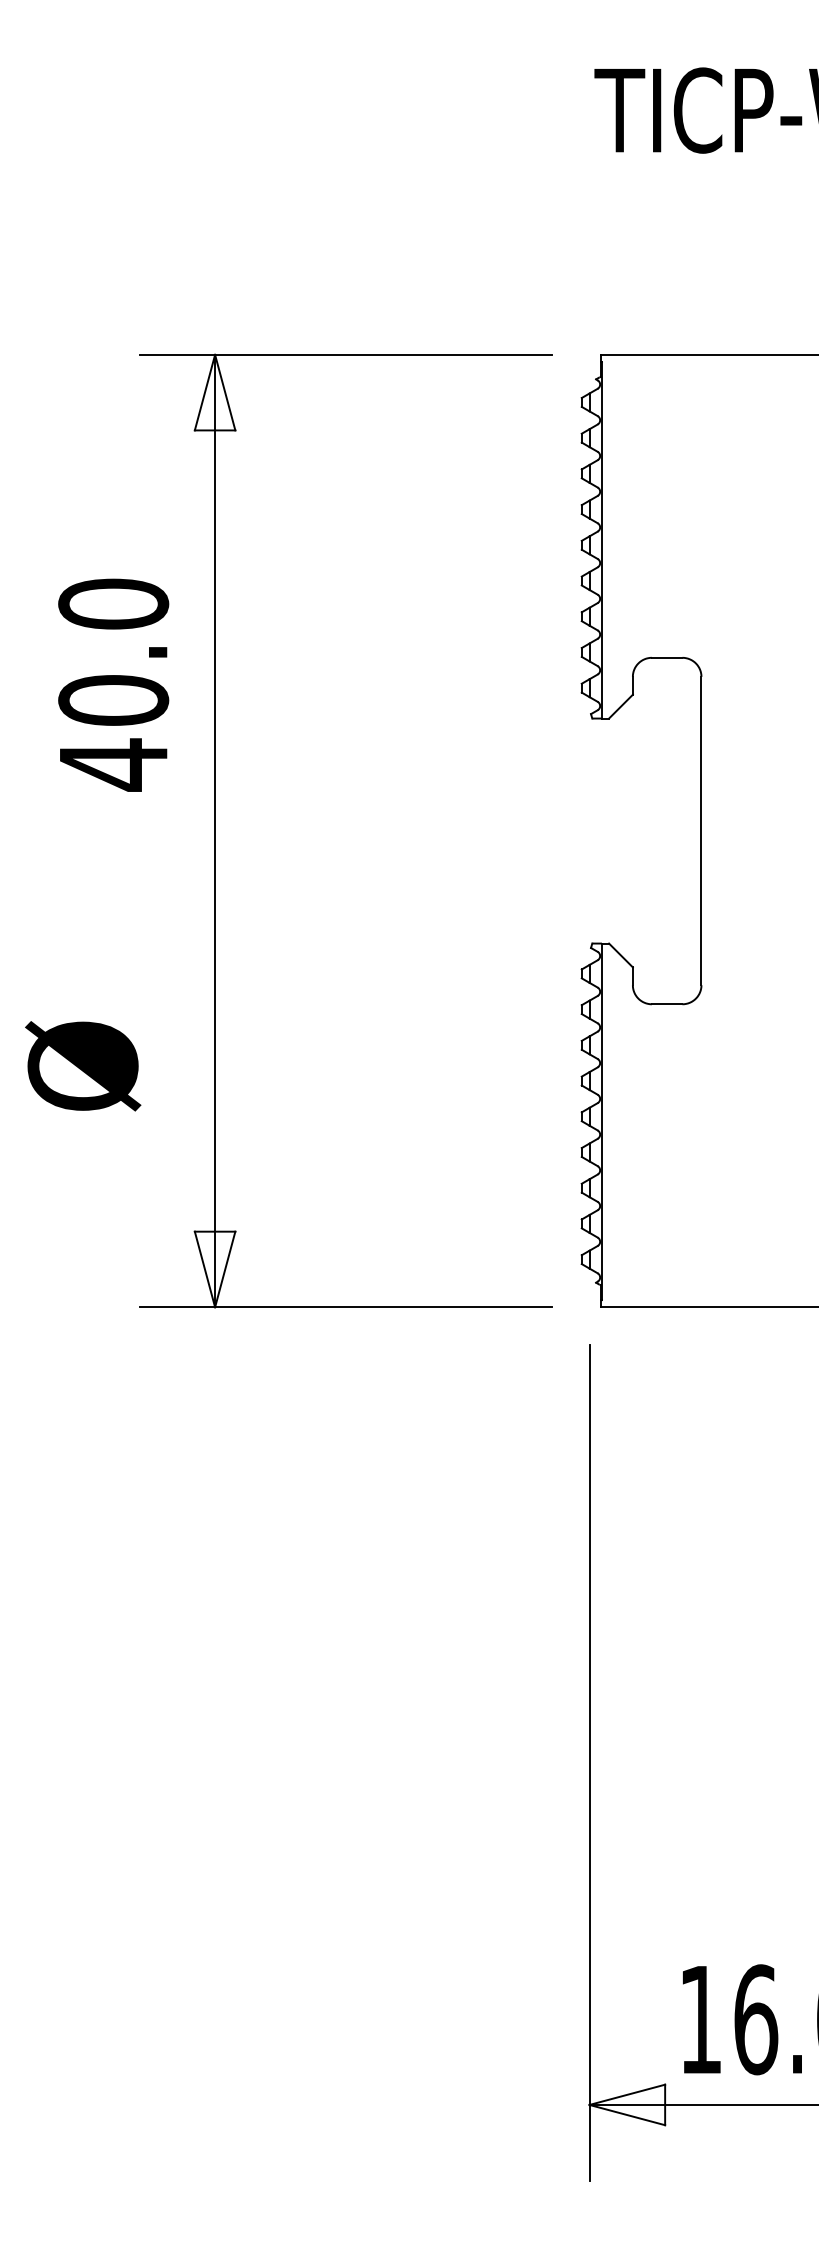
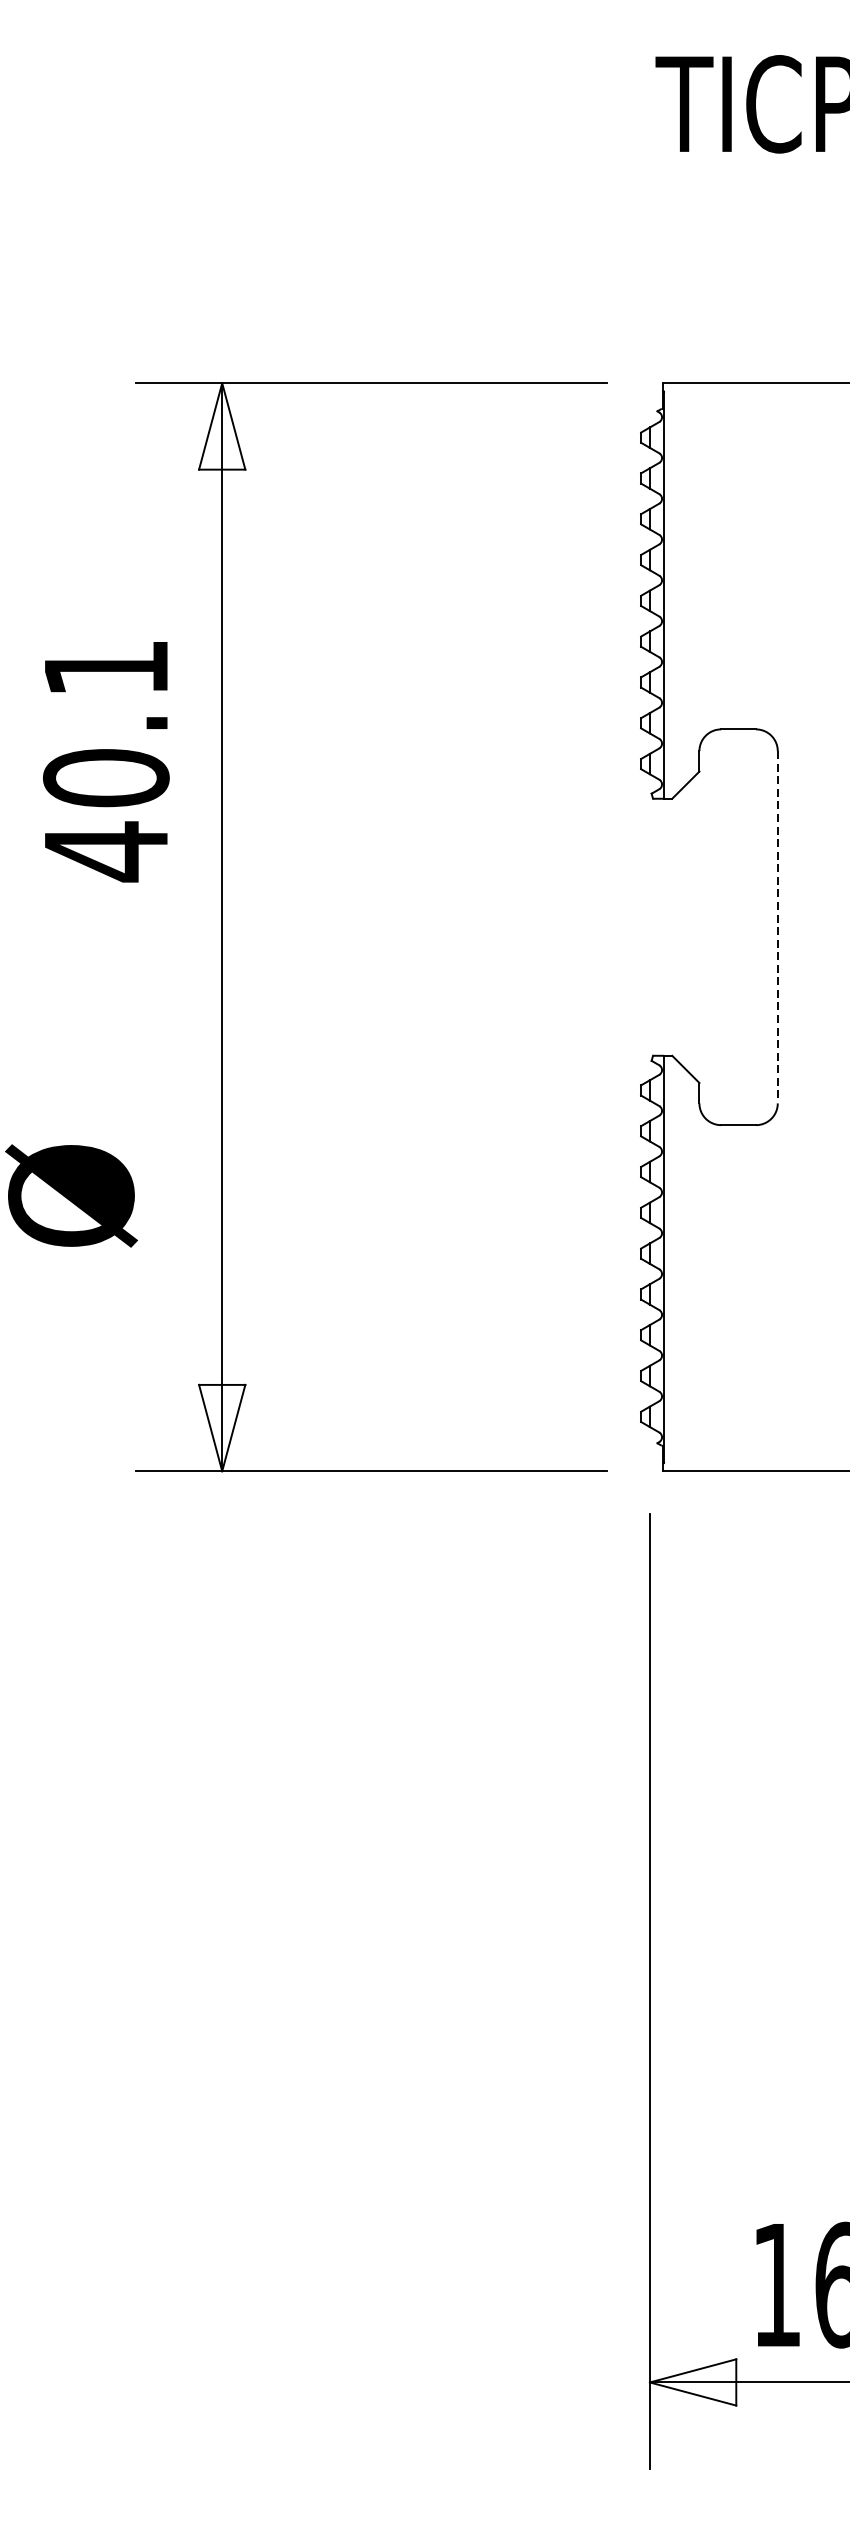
text: (113, 603) -> (106, 667), 40.0 -> 40.1
line: (701, 831) -> (777, 927), solid -> dashed

